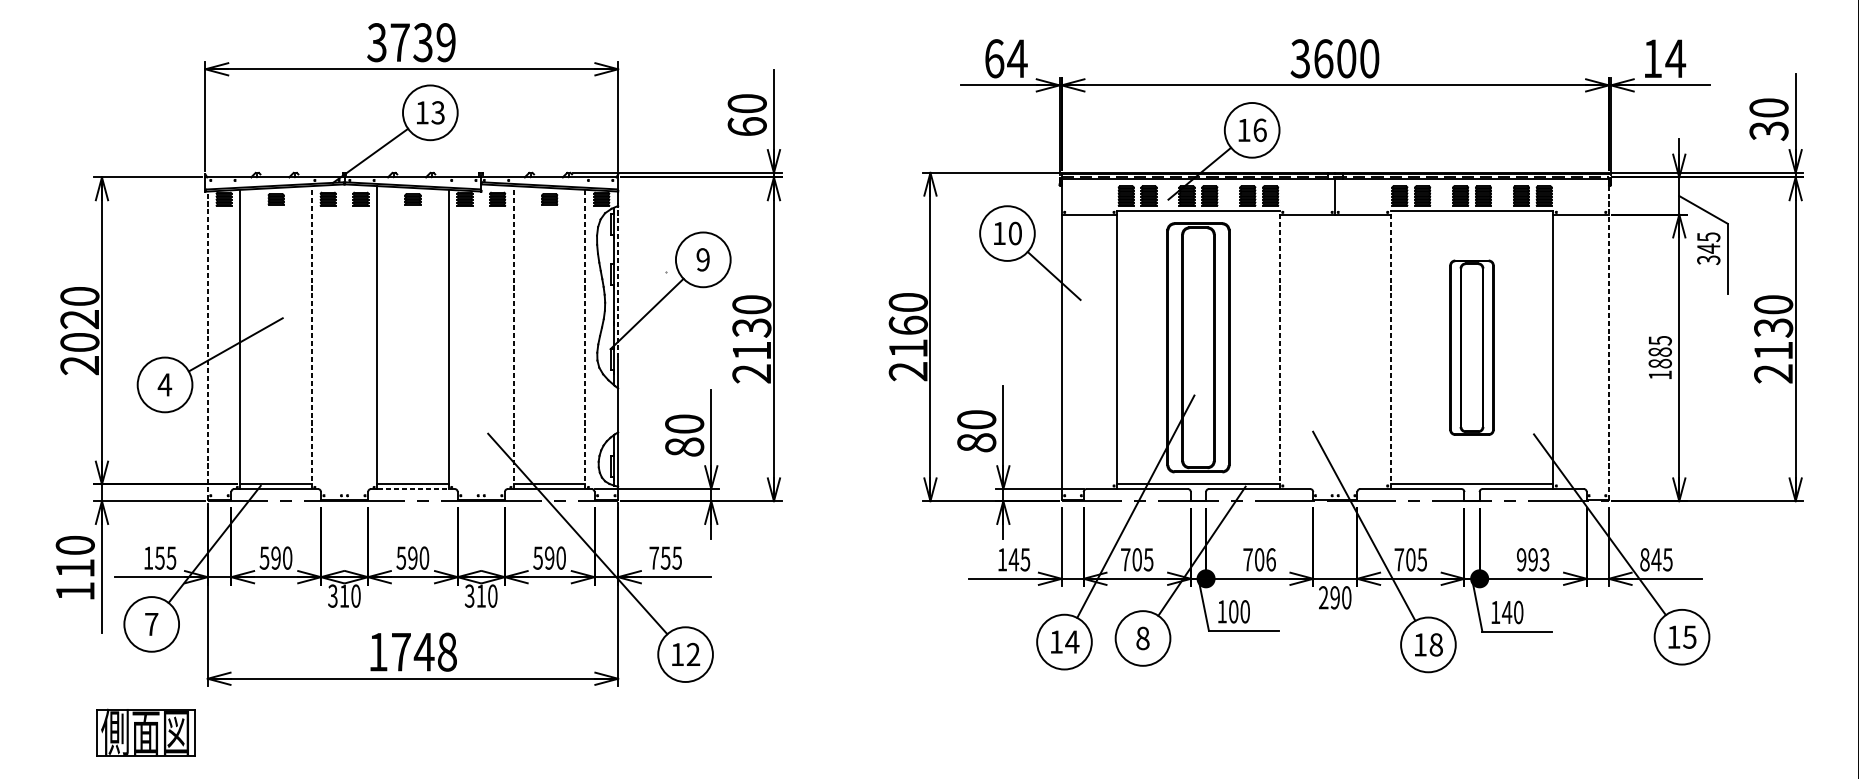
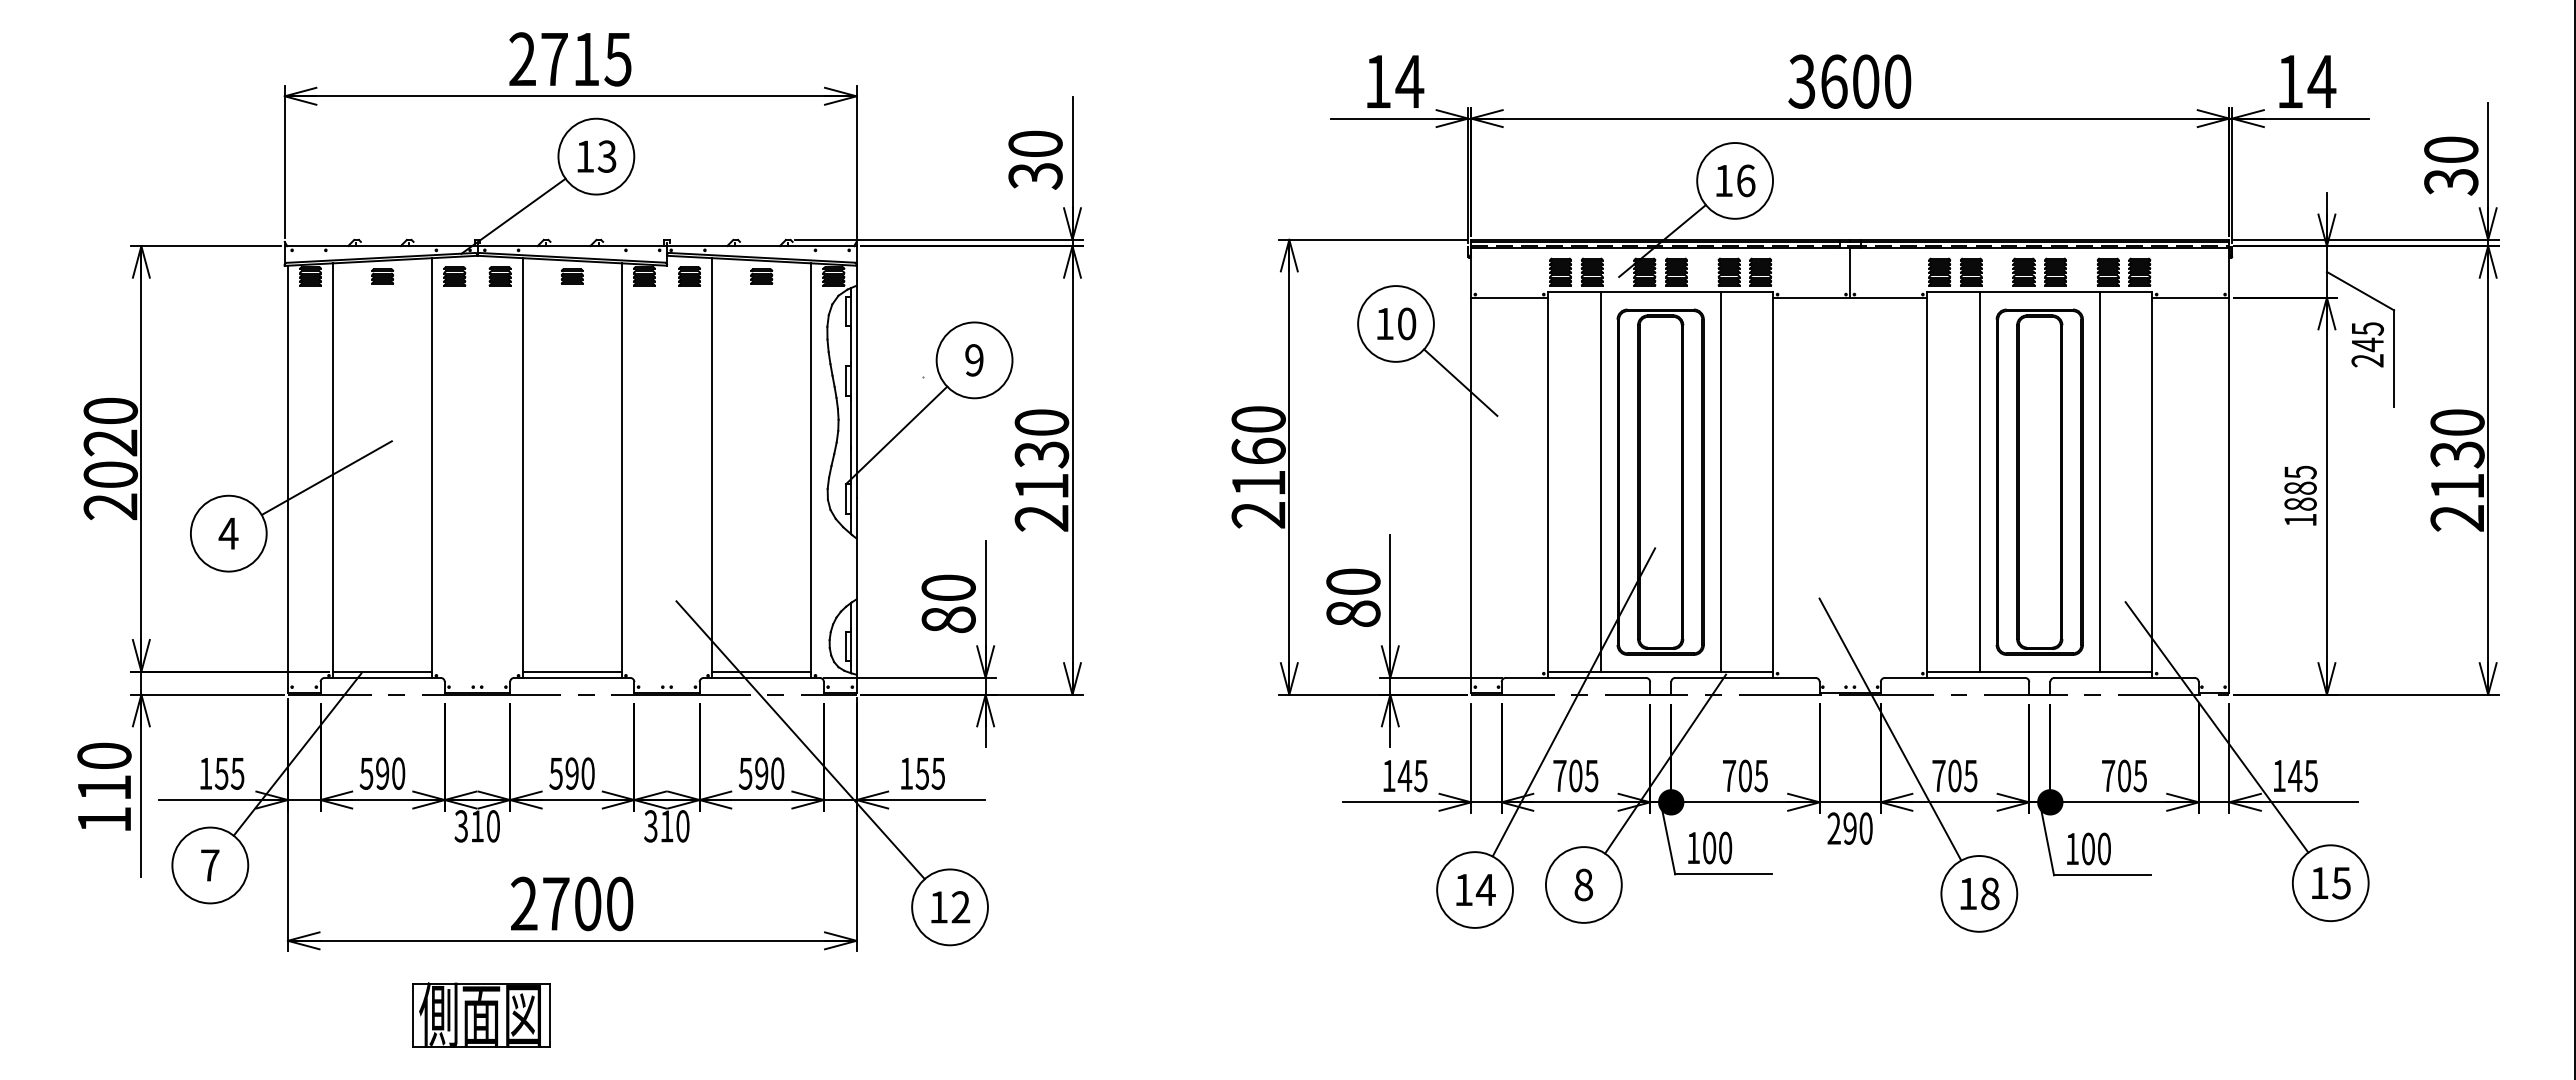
text: (410, 42) -> (569, 59), 3739 -> 2715
text: (994, 58) -> (1378, 81), 64 -> 14
text: (747, 126) -> (1035, 175), 60 -> 30
text: (1709, 259) -> (2368, 360), 345 -> 245
line: (618, 280) -> (856, 389), dashed -> solid
line: (1608, 336) -> (2229, 466), dashed -> solid
line: (312, 337) -> (432, 468), dashed -> solid
line: (514, 337) -> (712, 468), dashed -> solid
line: (585, 339) -> (811, 470), dashed -> solid
line: (207, 345) -> (287, 479), dashed -> solid
line: (1155, 347) -> (1600, 481), added
line: (1241, 347) -> (1720, 481), added
line: (1428, 347) -> (1979, 481), added
part: (1471, 347) -> (2039, 481), size x1.43
line: (1515, 347) -> (2099, 481), added
line: (1279, 350) -> (1773, 485), dashed -> solid
line: (1391, 350) -> (1927, 485), dashed -> solid
line: (416, 488) -> (576, 677), dashed -> solid
text: (654, 558) -> (906, 773), 755 -> 155
text: (1271, 559) -> (1761, 775), 706 -> 705
text: (1533, 559) -> (2124, 775), 993 -> 705
text: (1644, 559) -> (2278, 775), 845 -> 145
text: (1507, 612) -> (2088, 848), 140 -> 100
text: (413, 651) -> (572, 903), 1748 -> 2700
part: (146, 731) -> (481, 1014), moved

